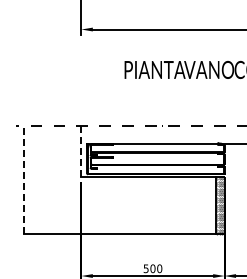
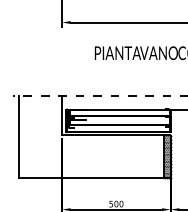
line: (81, 151) -> (62, 115), dashed -> solid
line: (24, 179) -> (18, 136), dashed -> solid

